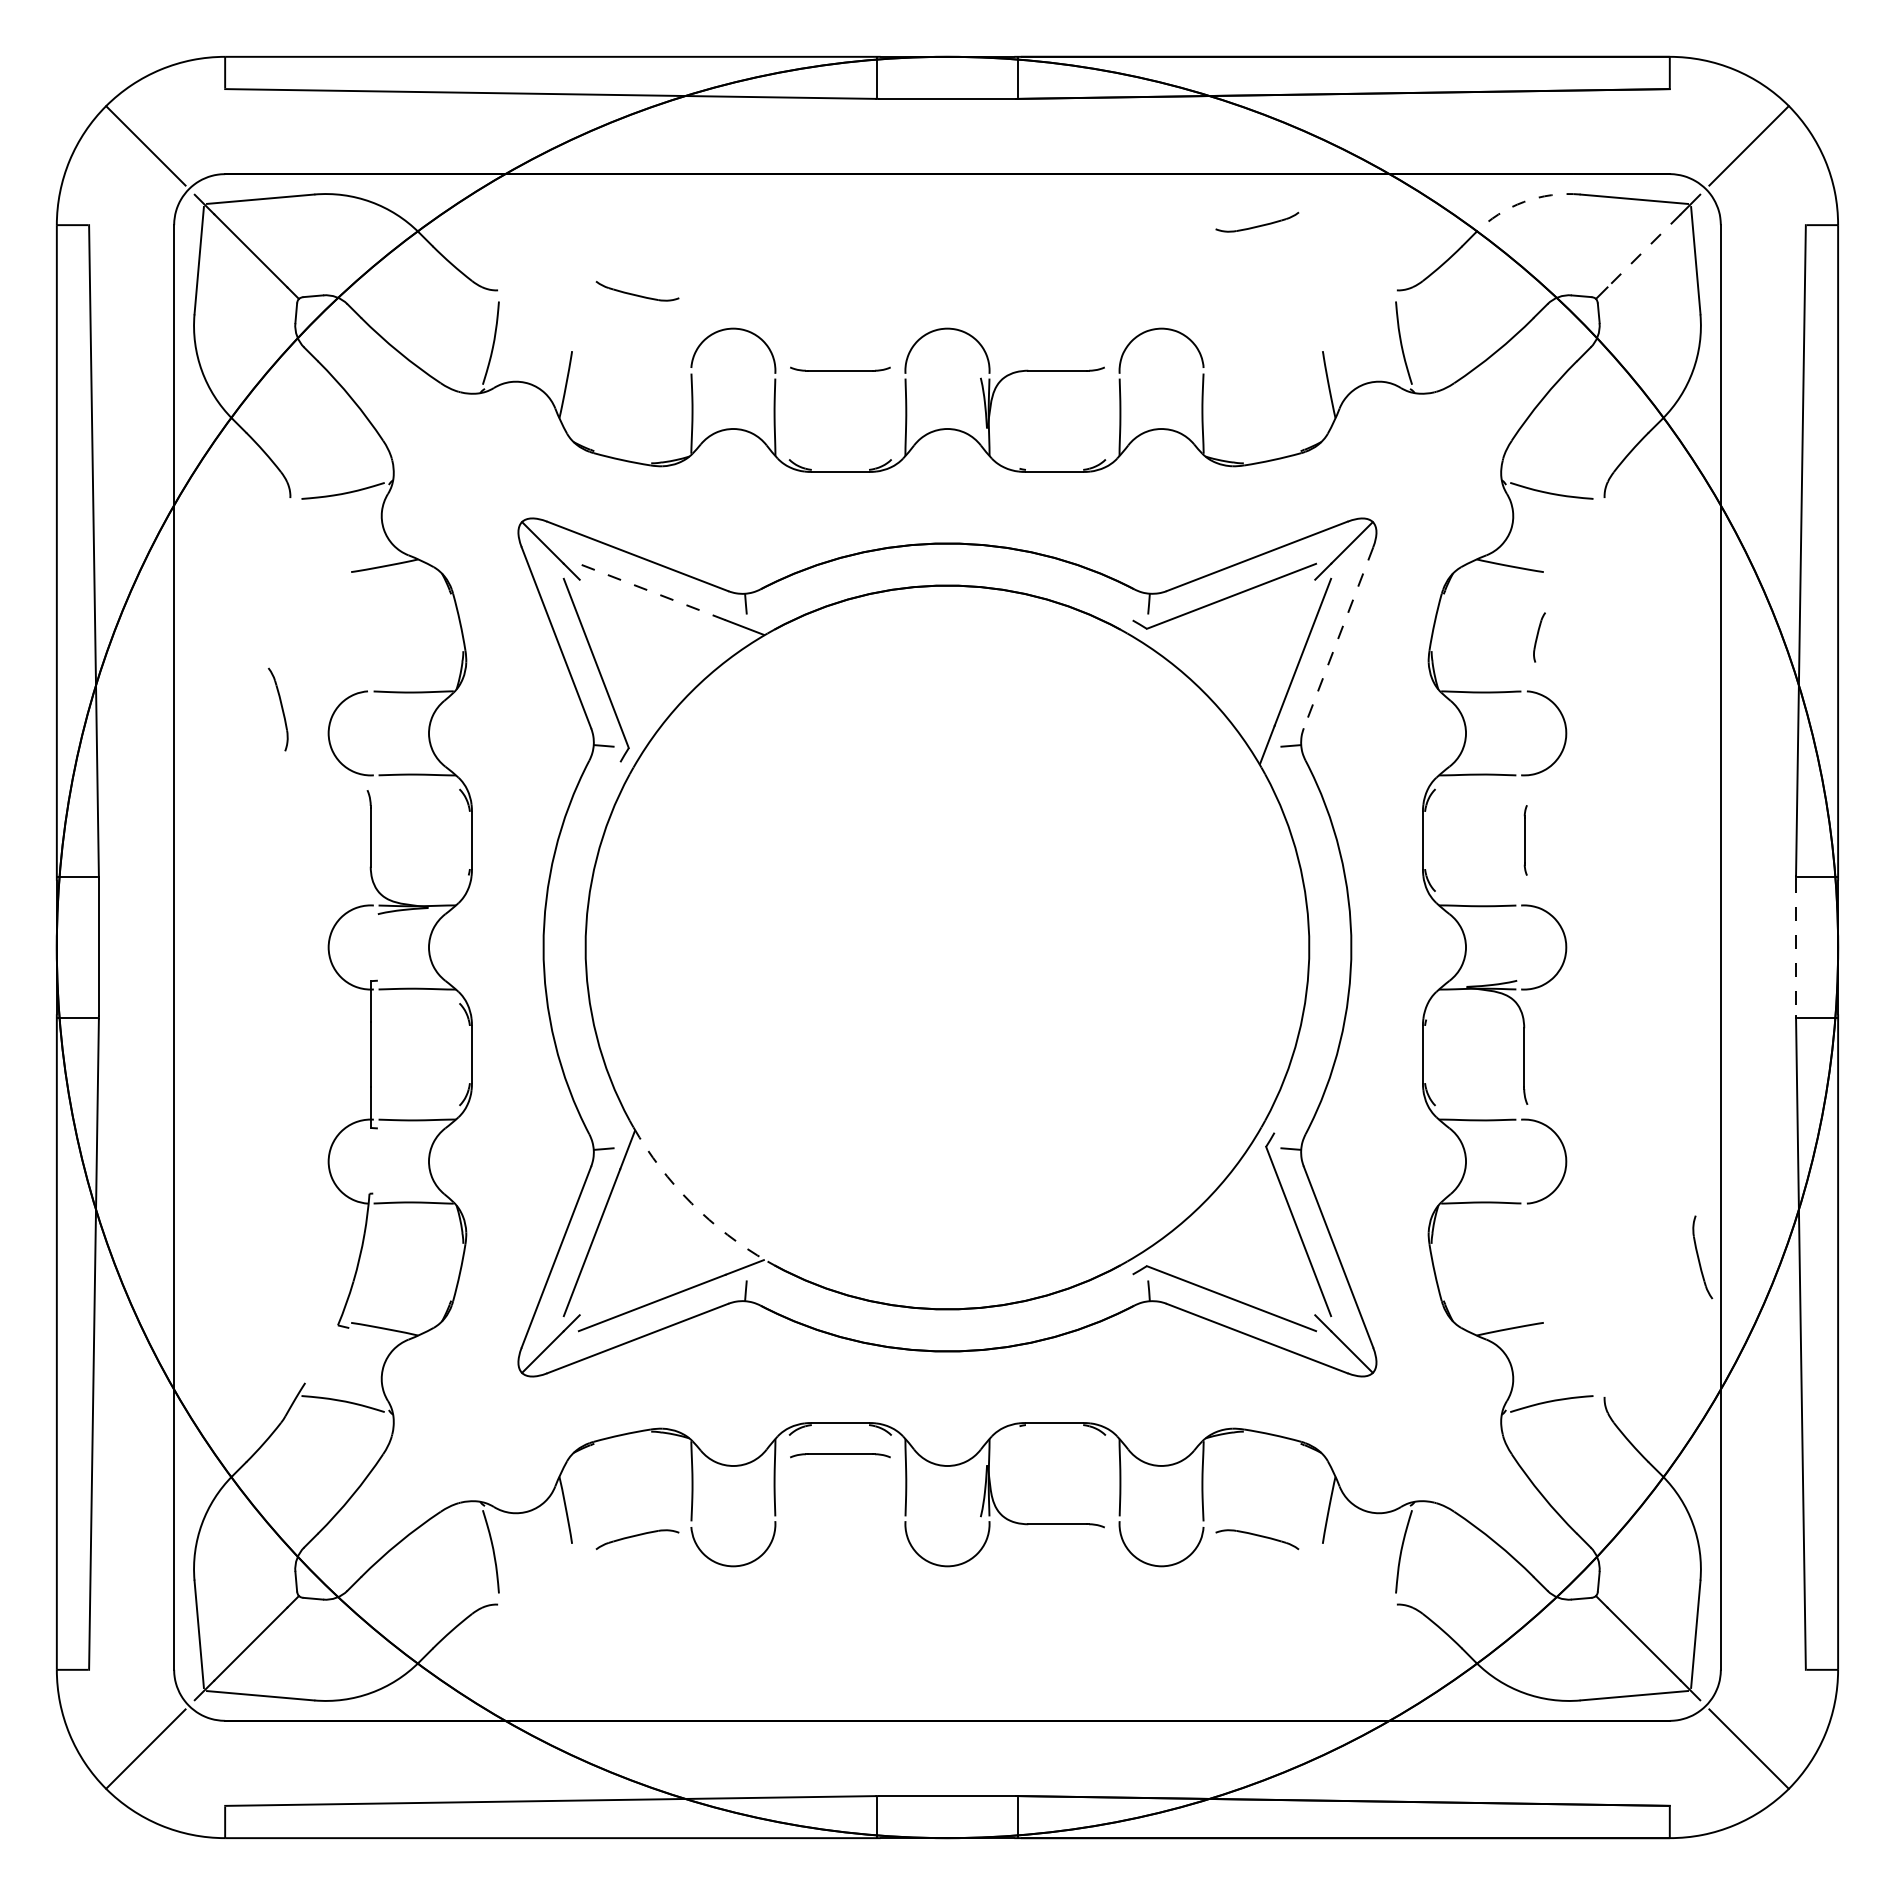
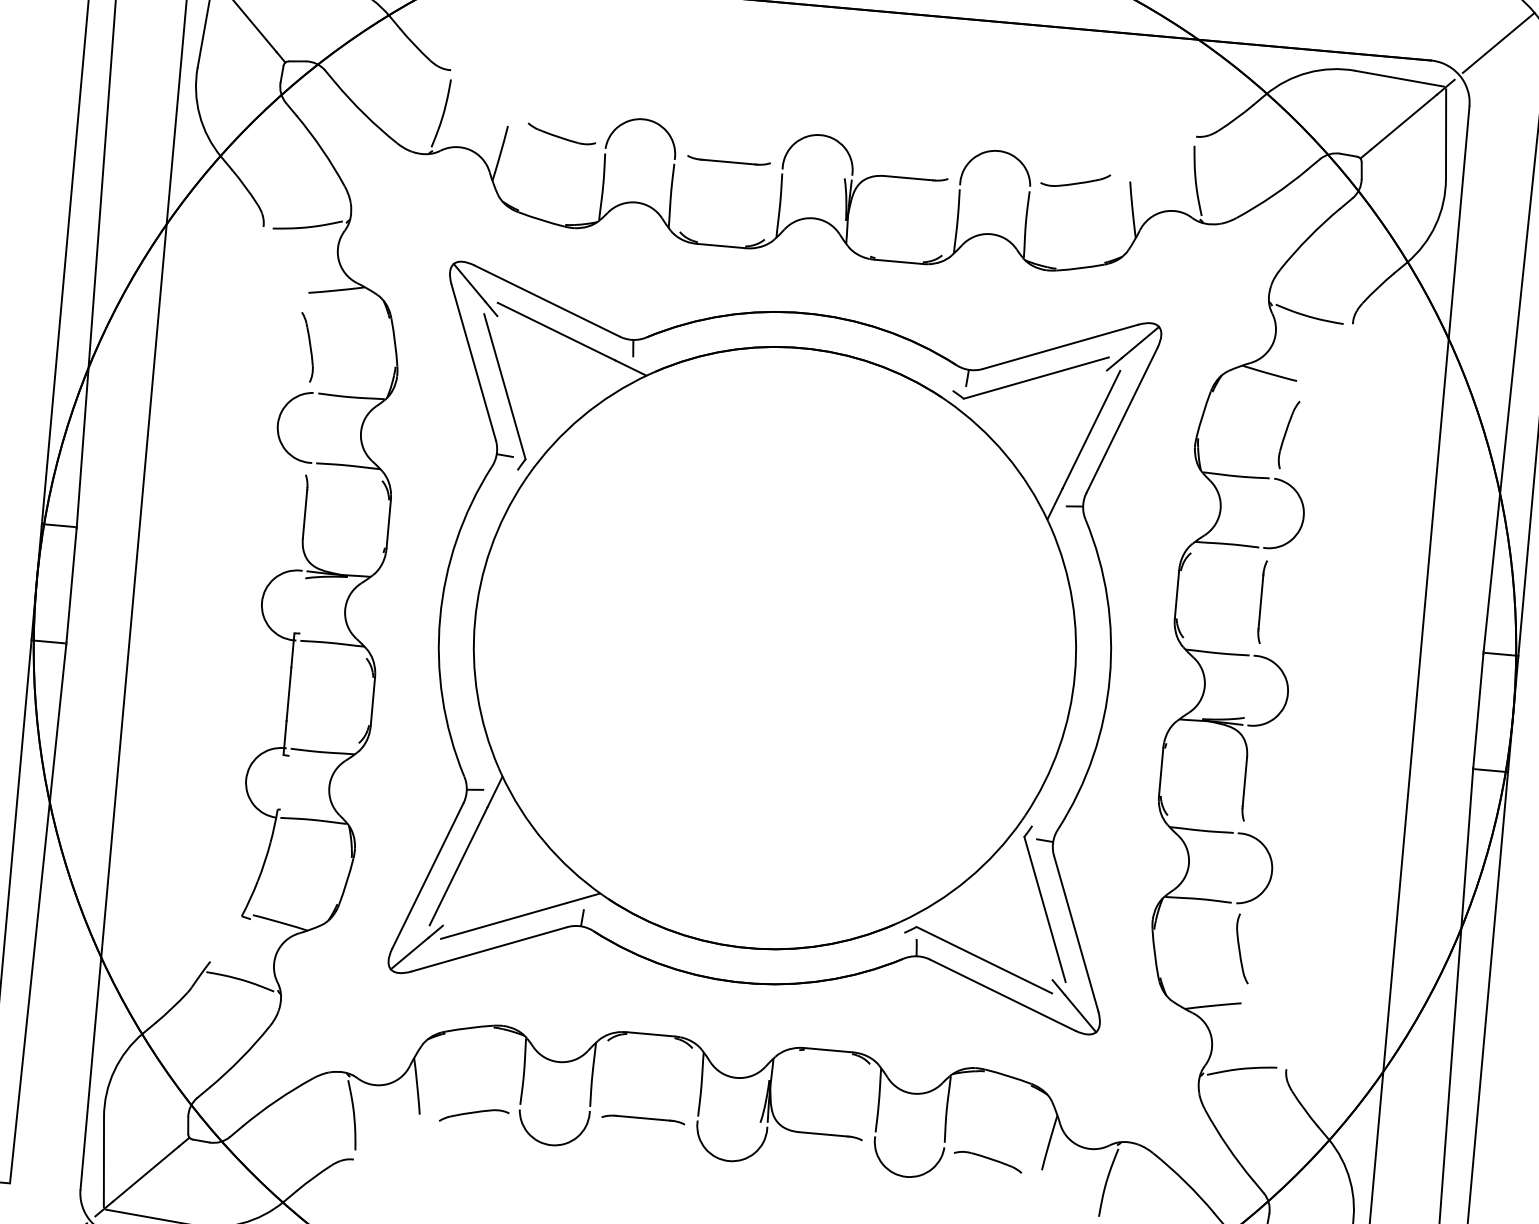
arc: (1524, 201) -> (1308, 72), dashed -> solid
part: (1257, 221) -> (1075, 179), moved
line: (1644, 250) -> (1404, 121), dashed -> solid
part: (637, 291) -> (561, 134), moved
line: (652, 592) -> (556, 332), dashed -> solid
line: (1338, 637) -> (1122, 420), dashed -> solid
part: (1539, 637) -> (1288, 434), size x1.67
part: (278, 709) -> (307, 347), moved
part: (1525, 840) -> (1262, 602), size x1.43
line: (1796, 947) -> (1478, 710), dashed -> solid
arc: (691, 1203) -> (543, 841), dashed -> solid
part: (1702, 1257) -> (1242, 948), moved
part: (840, 1455) -> (643, 1119), moved

